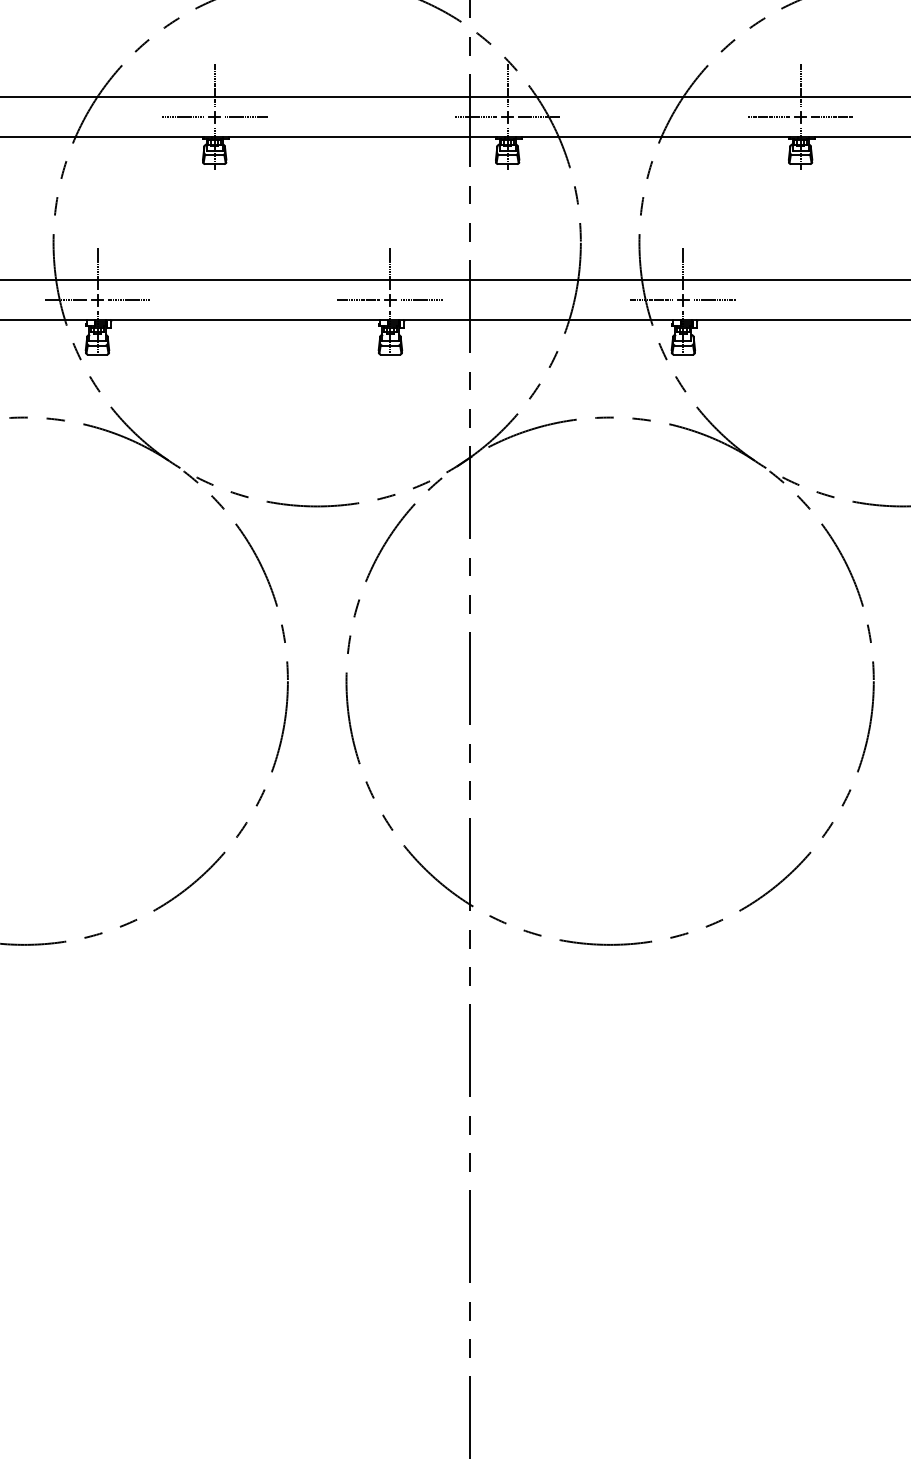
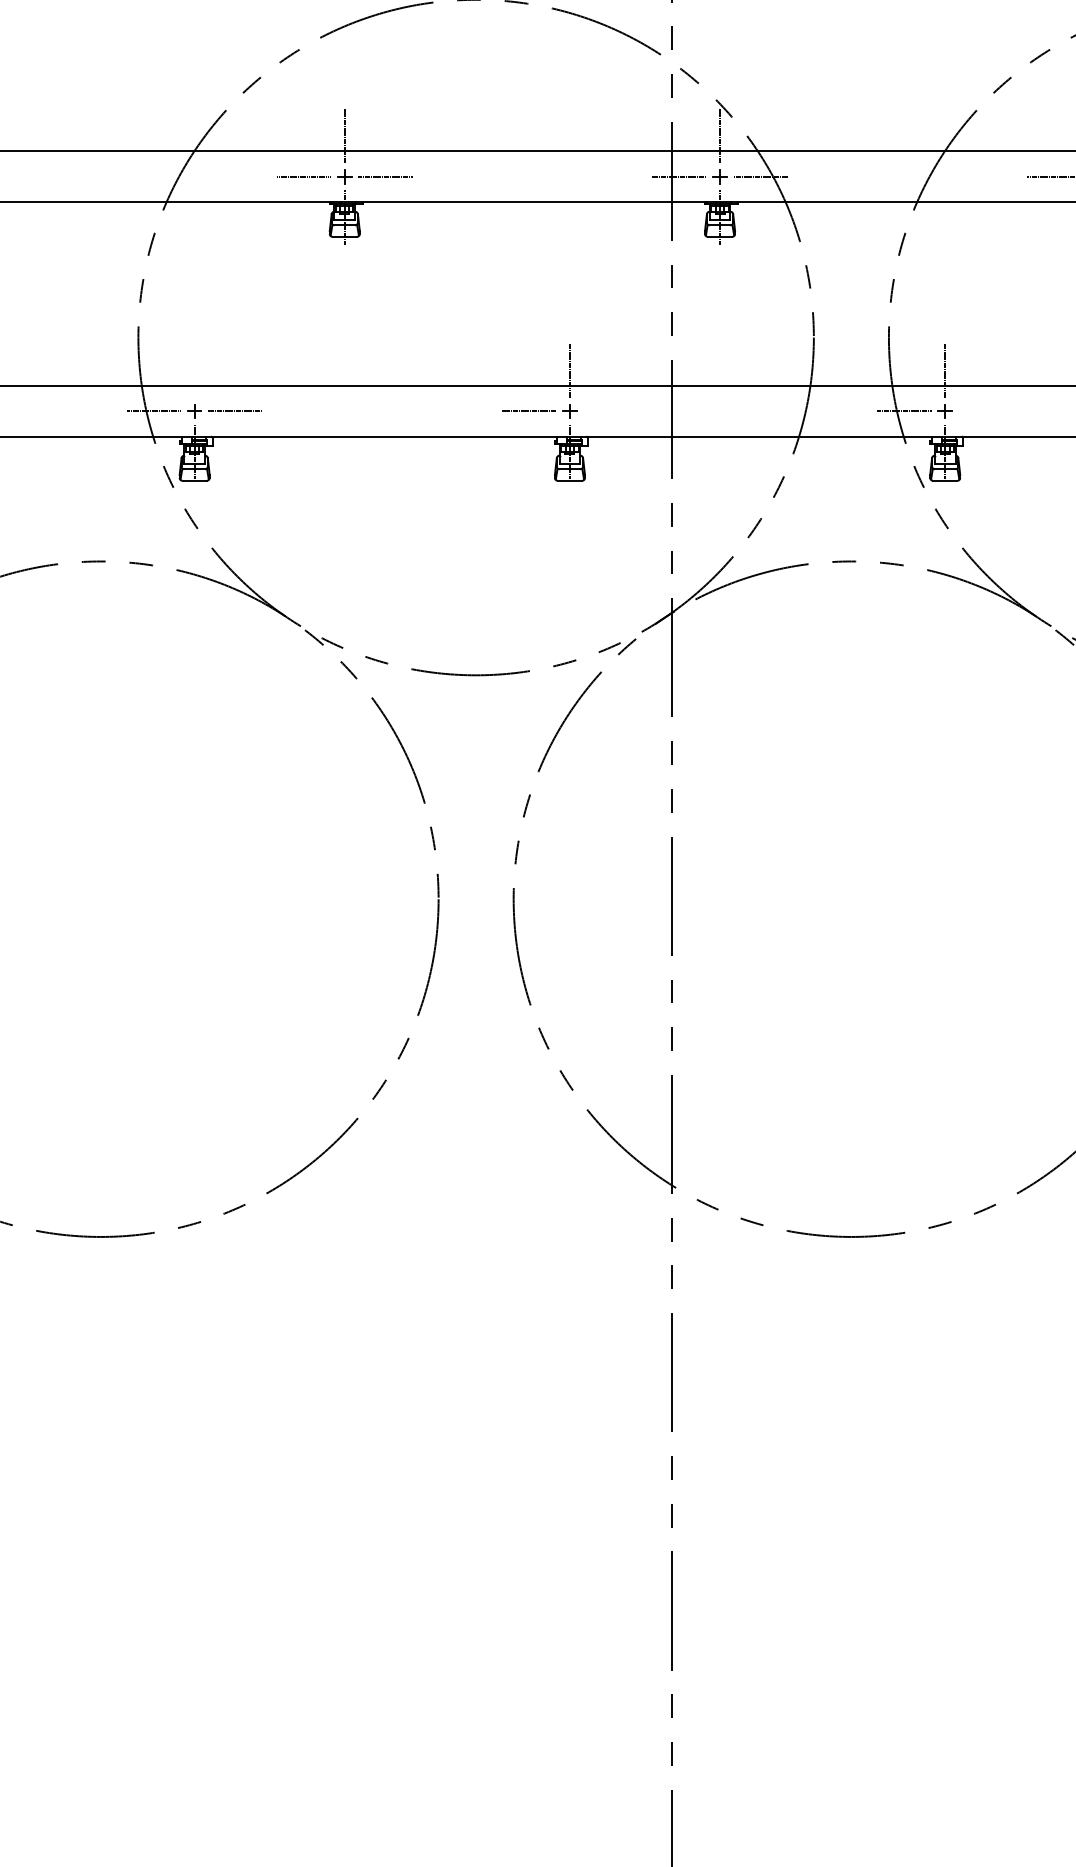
line: (97, 268) -> (194, 370), removed
line: (422, 300) -> (611, 411), removed
line: (714, 300) -> (985, 411), removed

